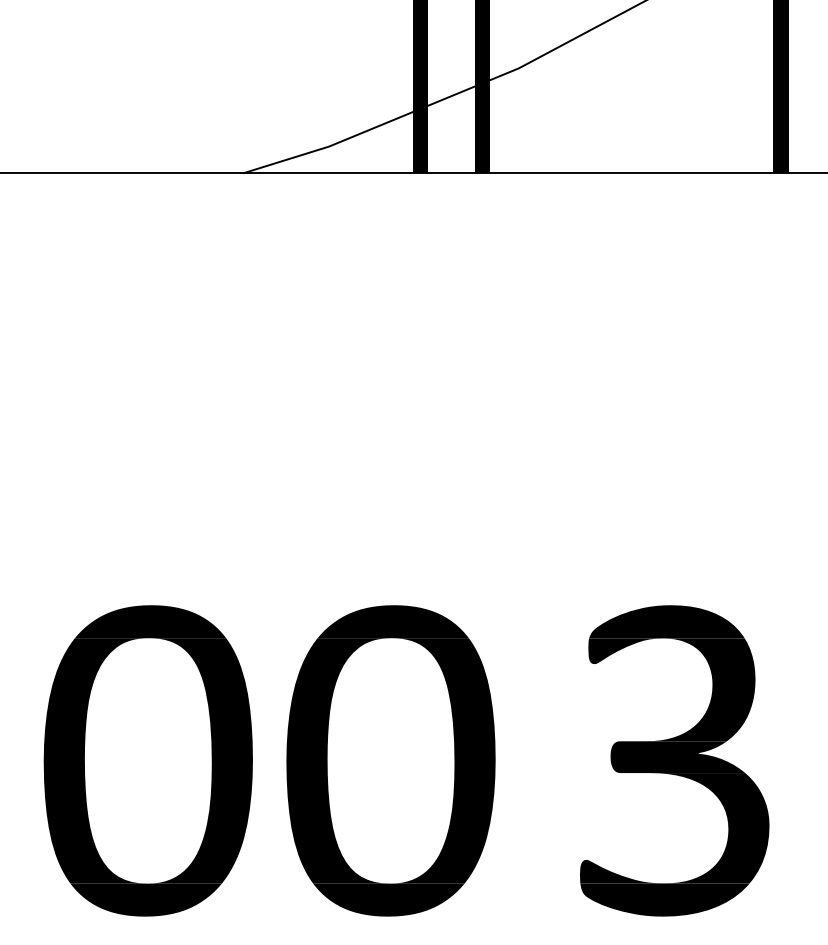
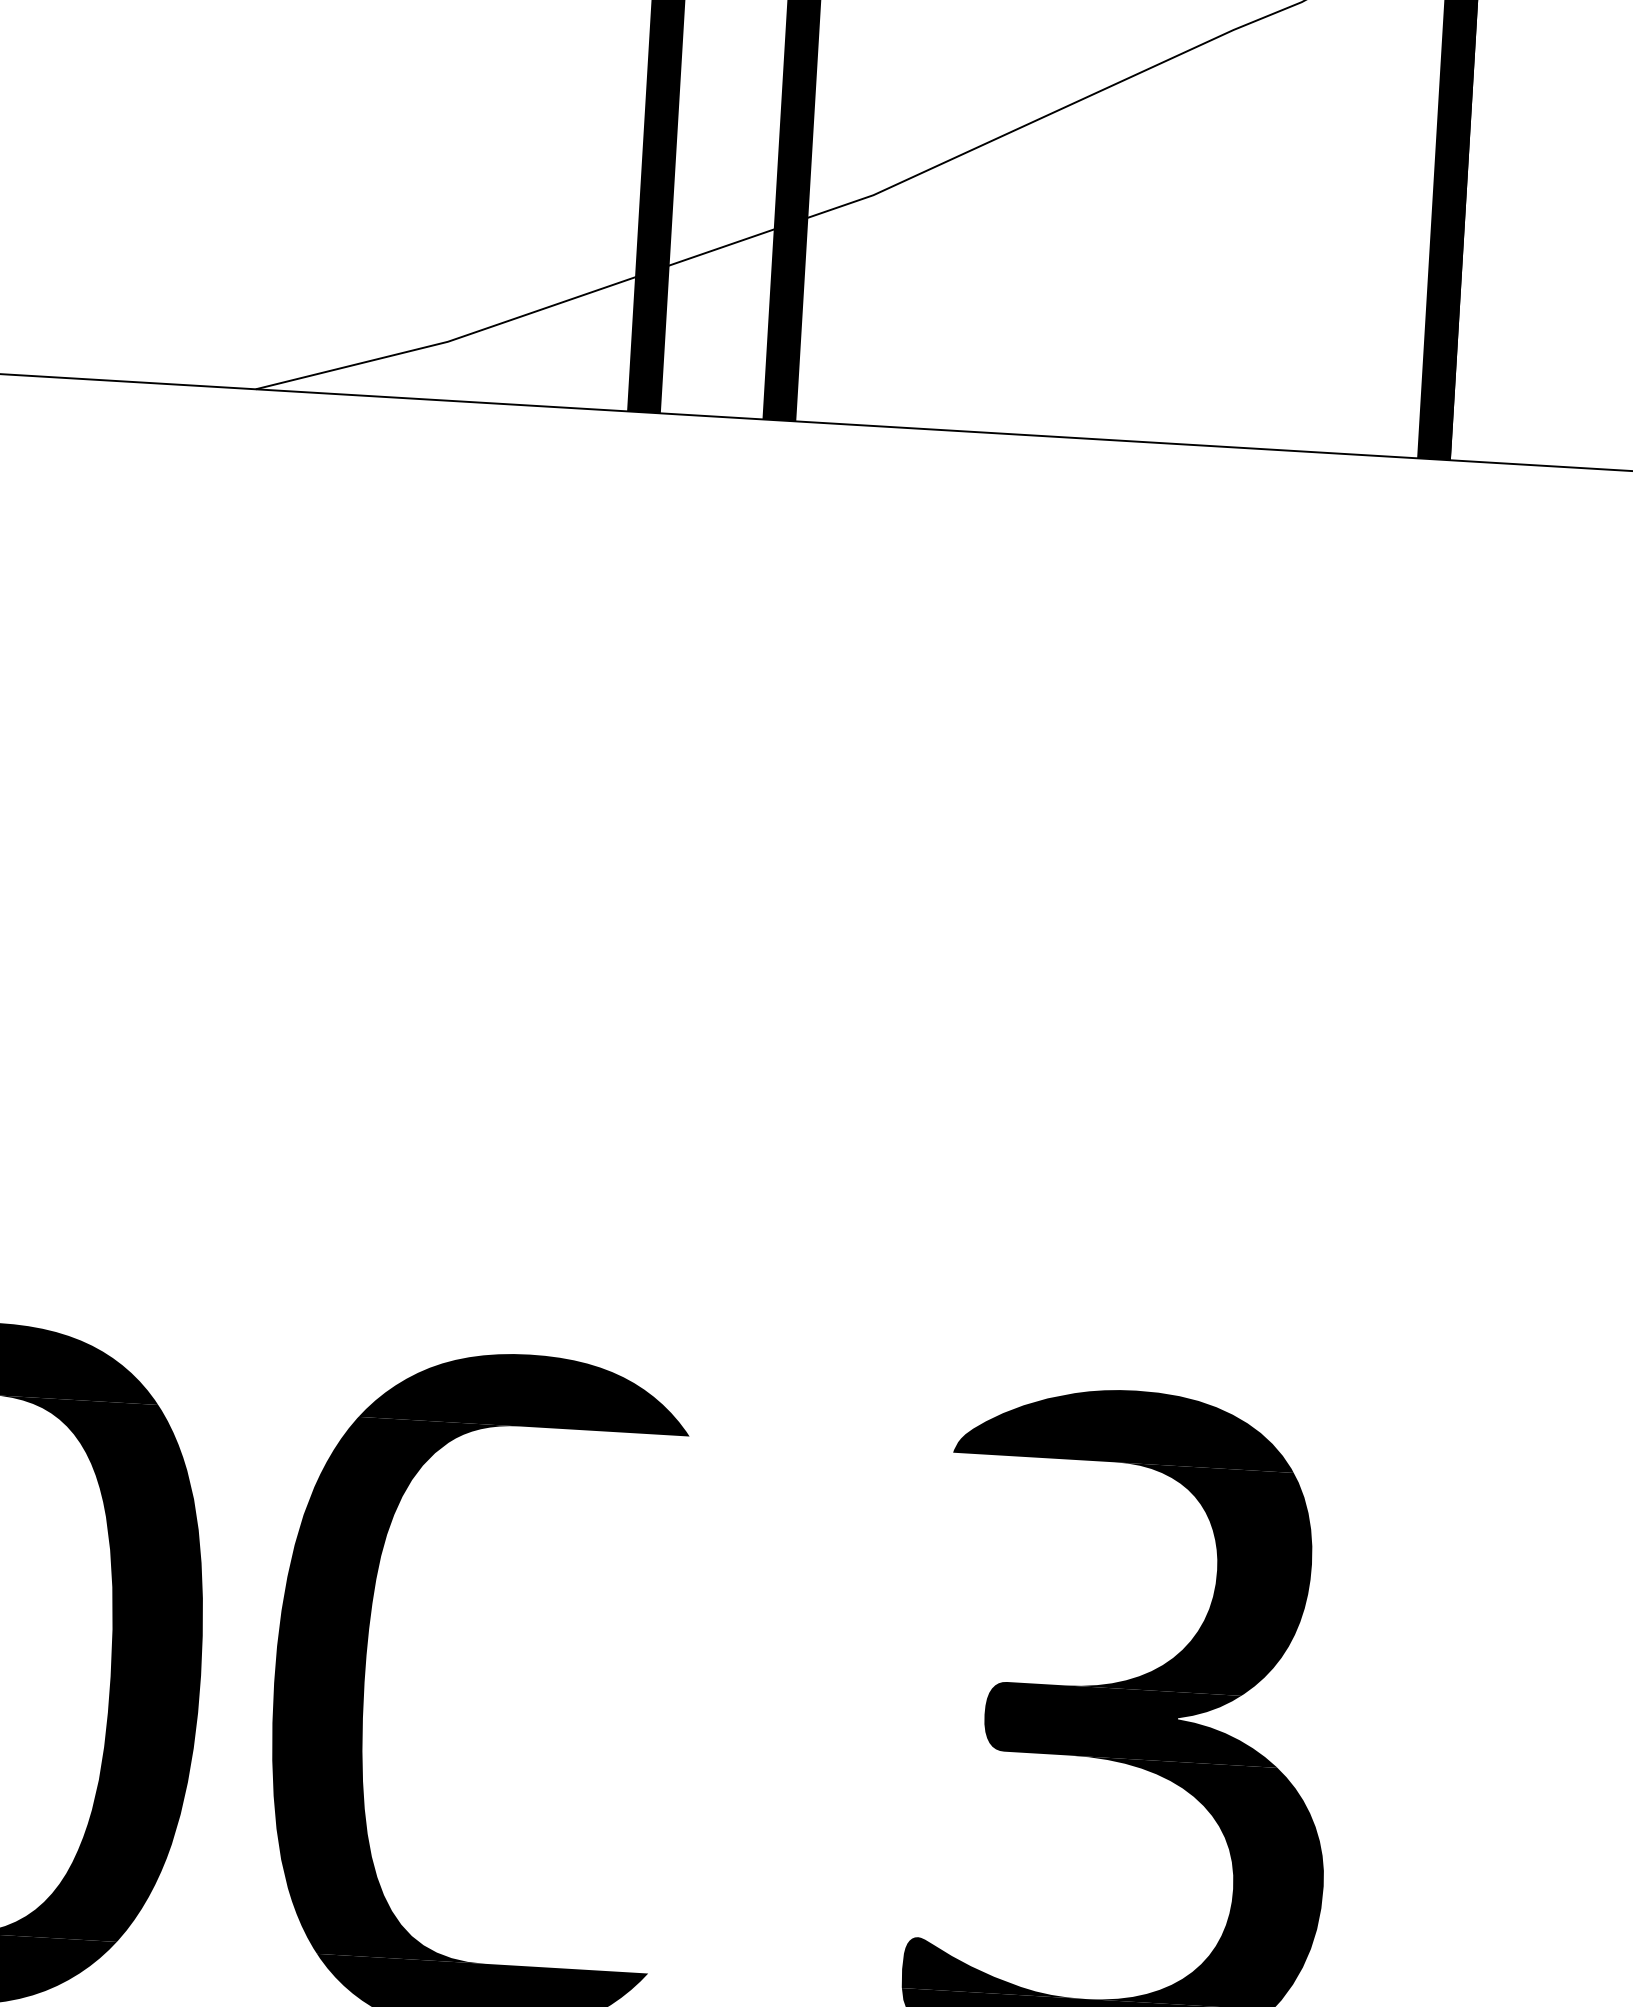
fill: (625, 651) -> (1030, 1486), removed
fill: (442, 760) -> (616, 1700), removed

